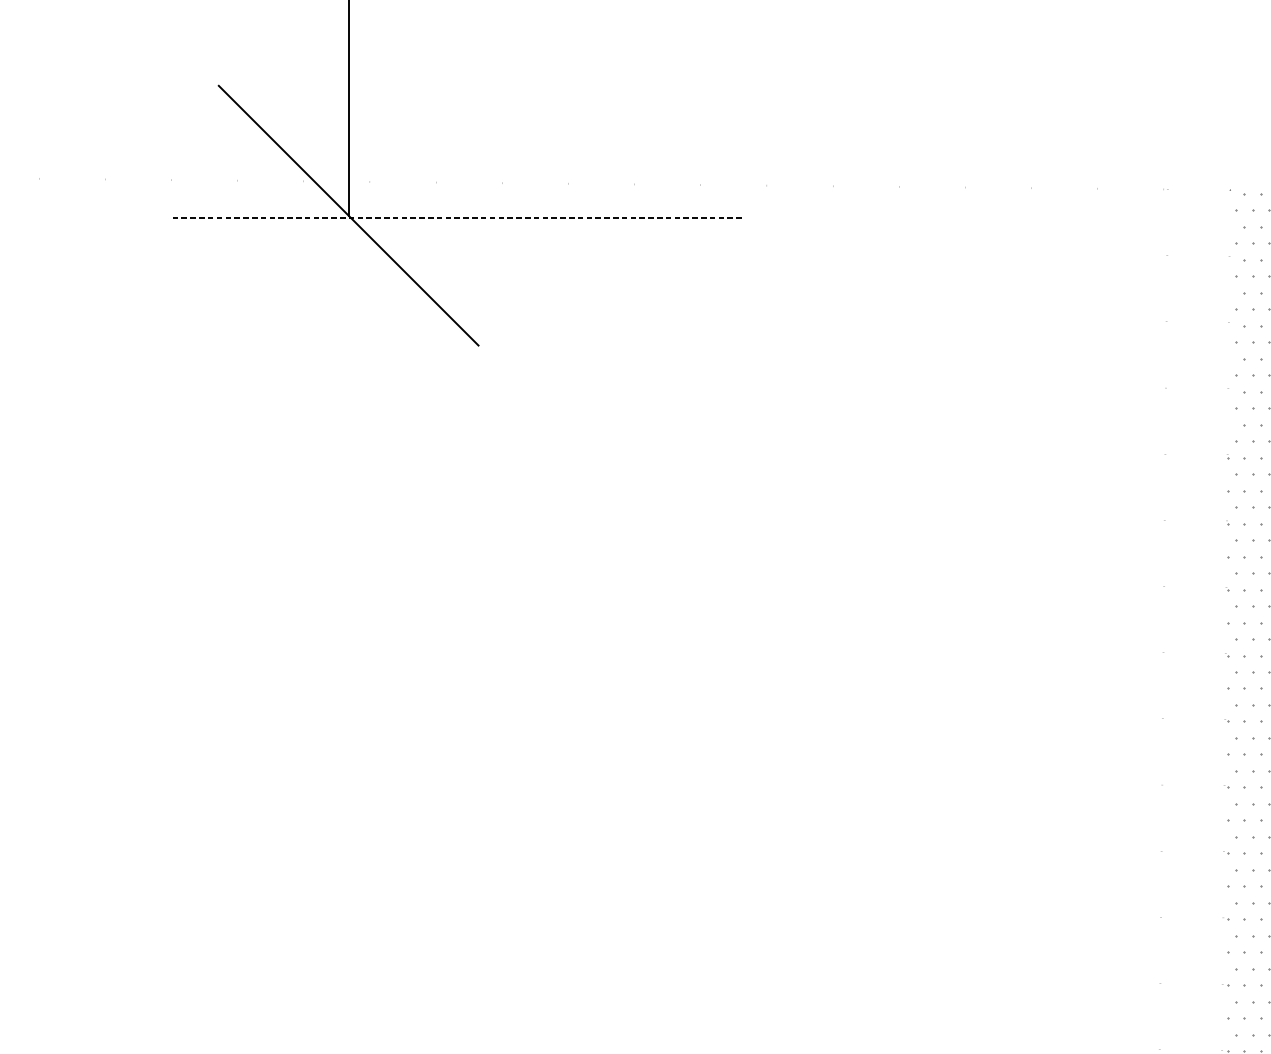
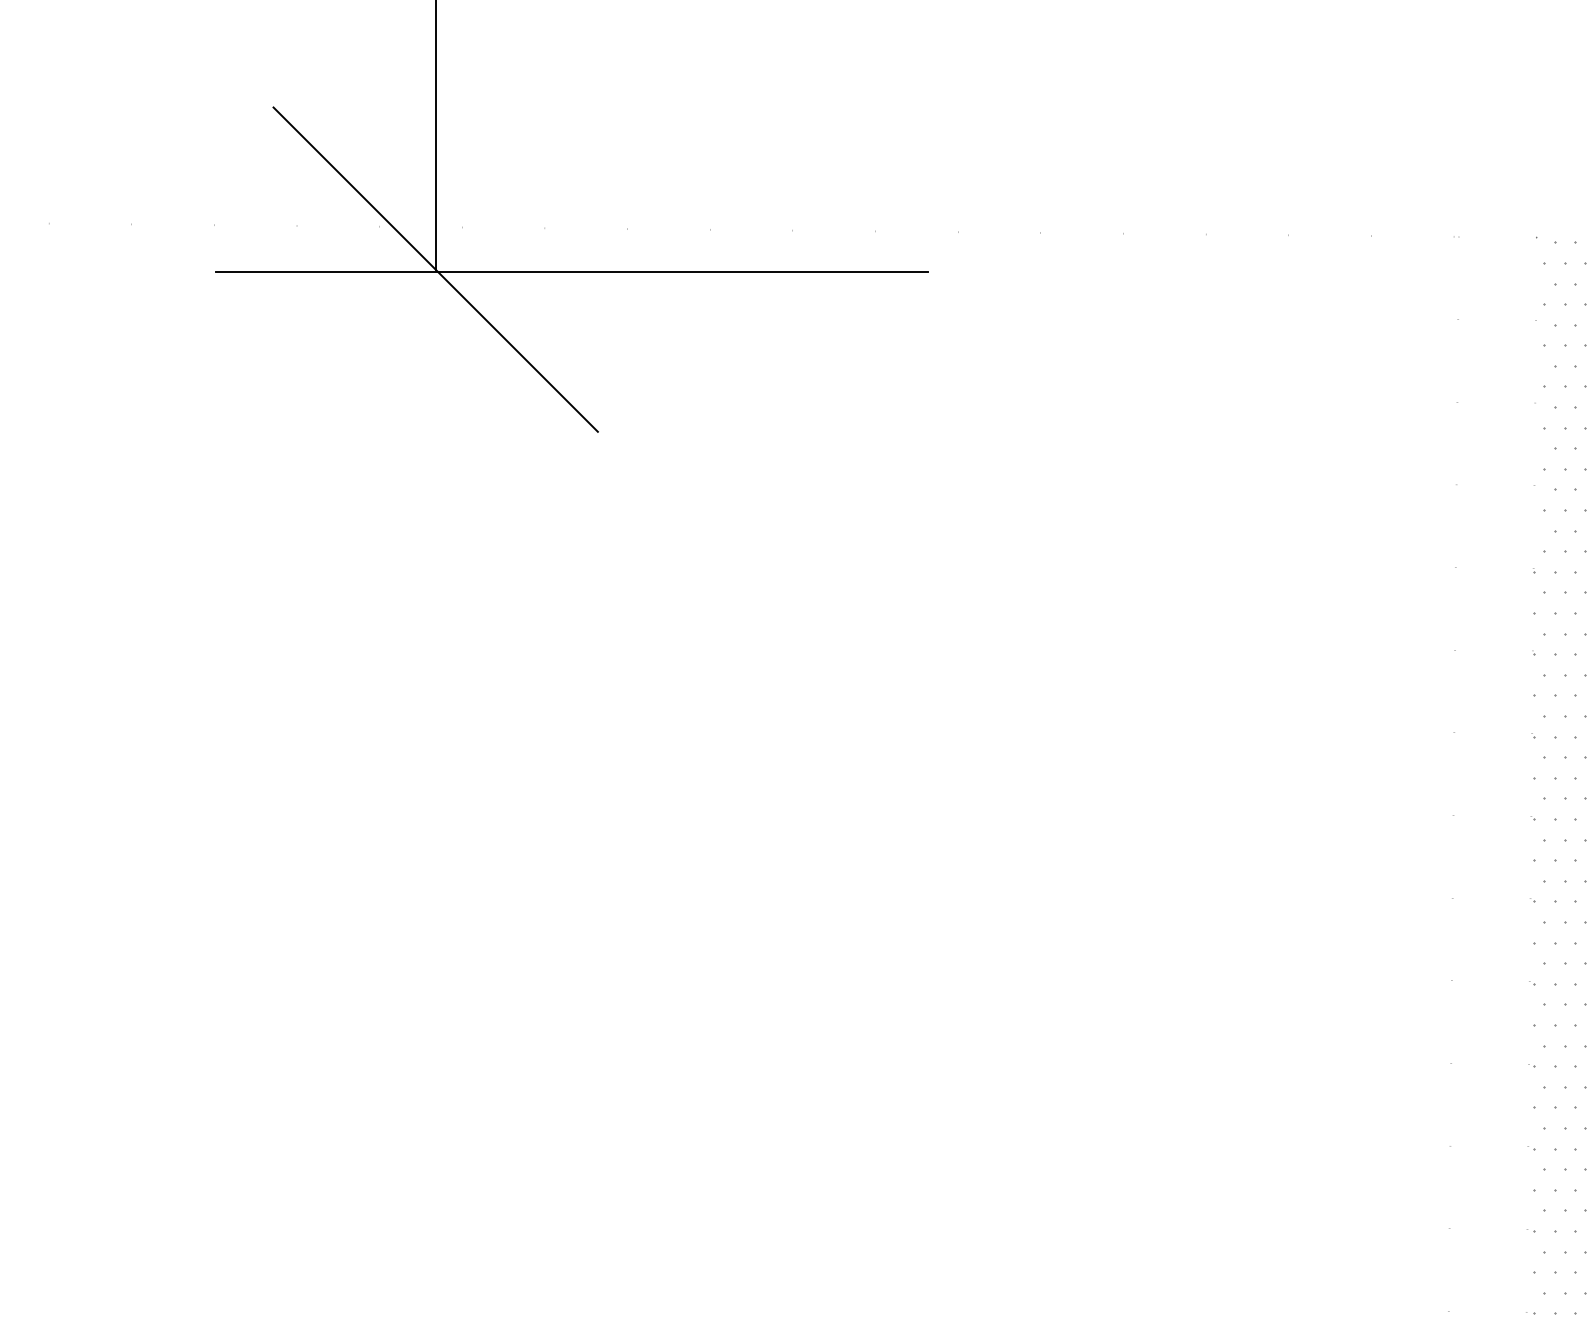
line: (458, 217) -> (572, 272), dashed -> solid

